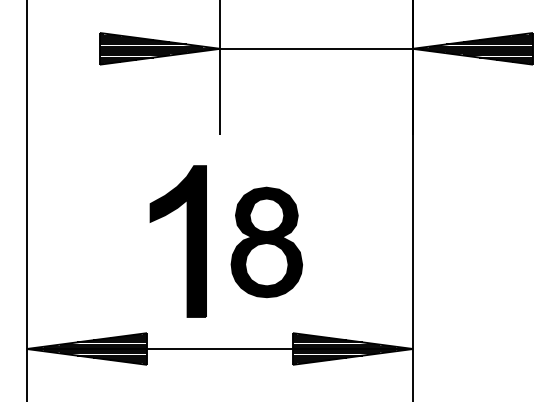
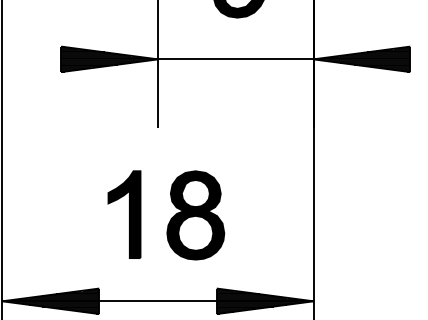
part: (178, 241) -> (124, 214), size x0.71

